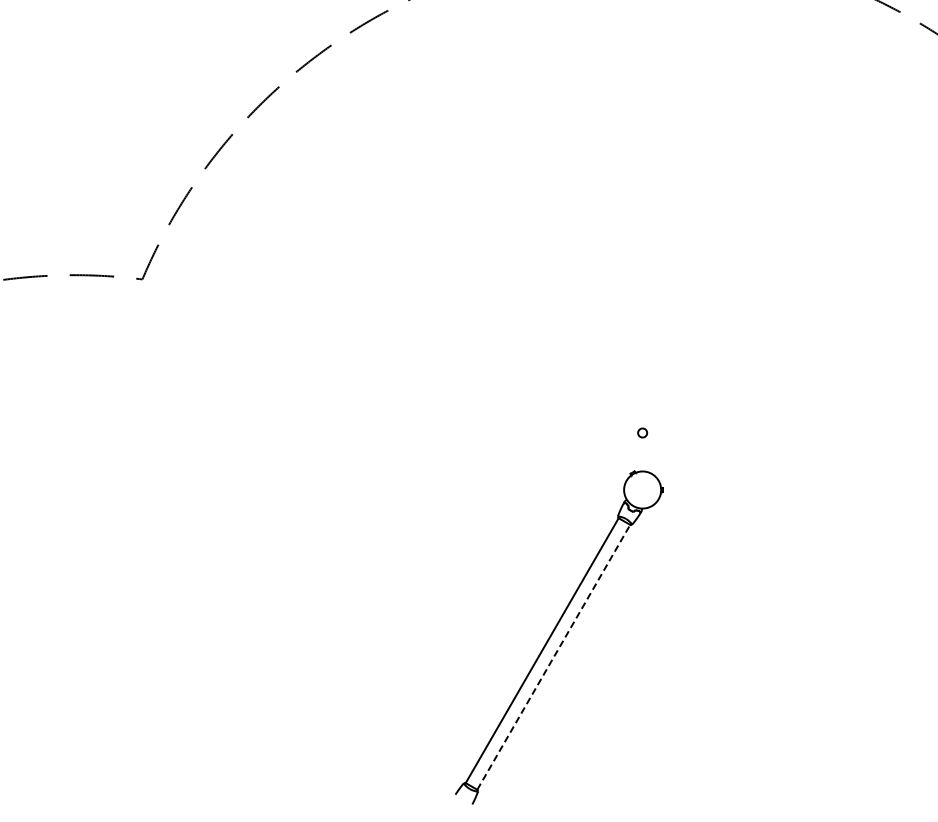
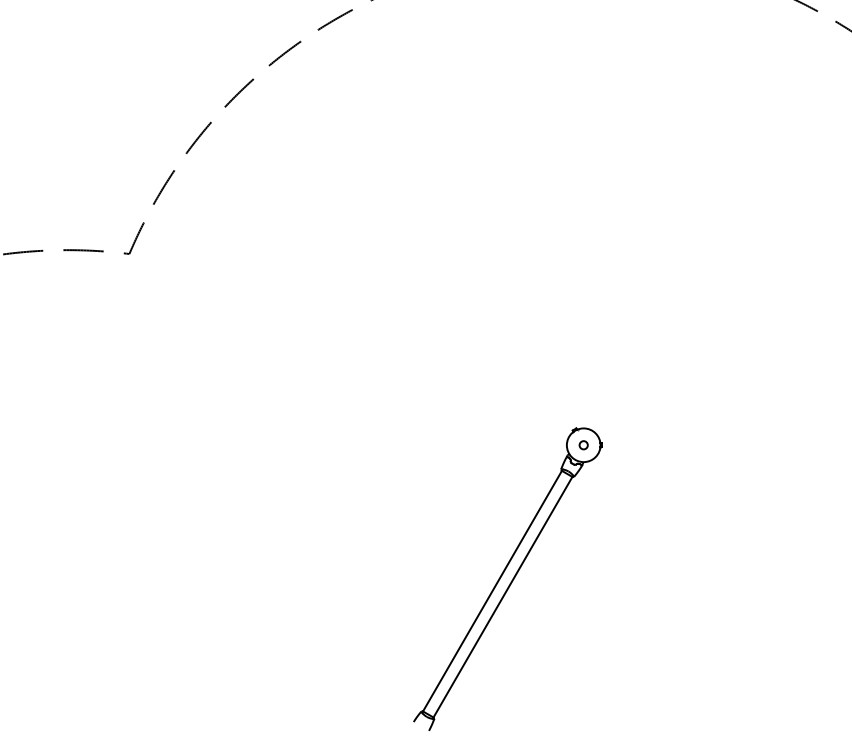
circle: (642, 432) -> (583, 444), moved
line: (553, 657) -> (502, 597), dashed -> solid

